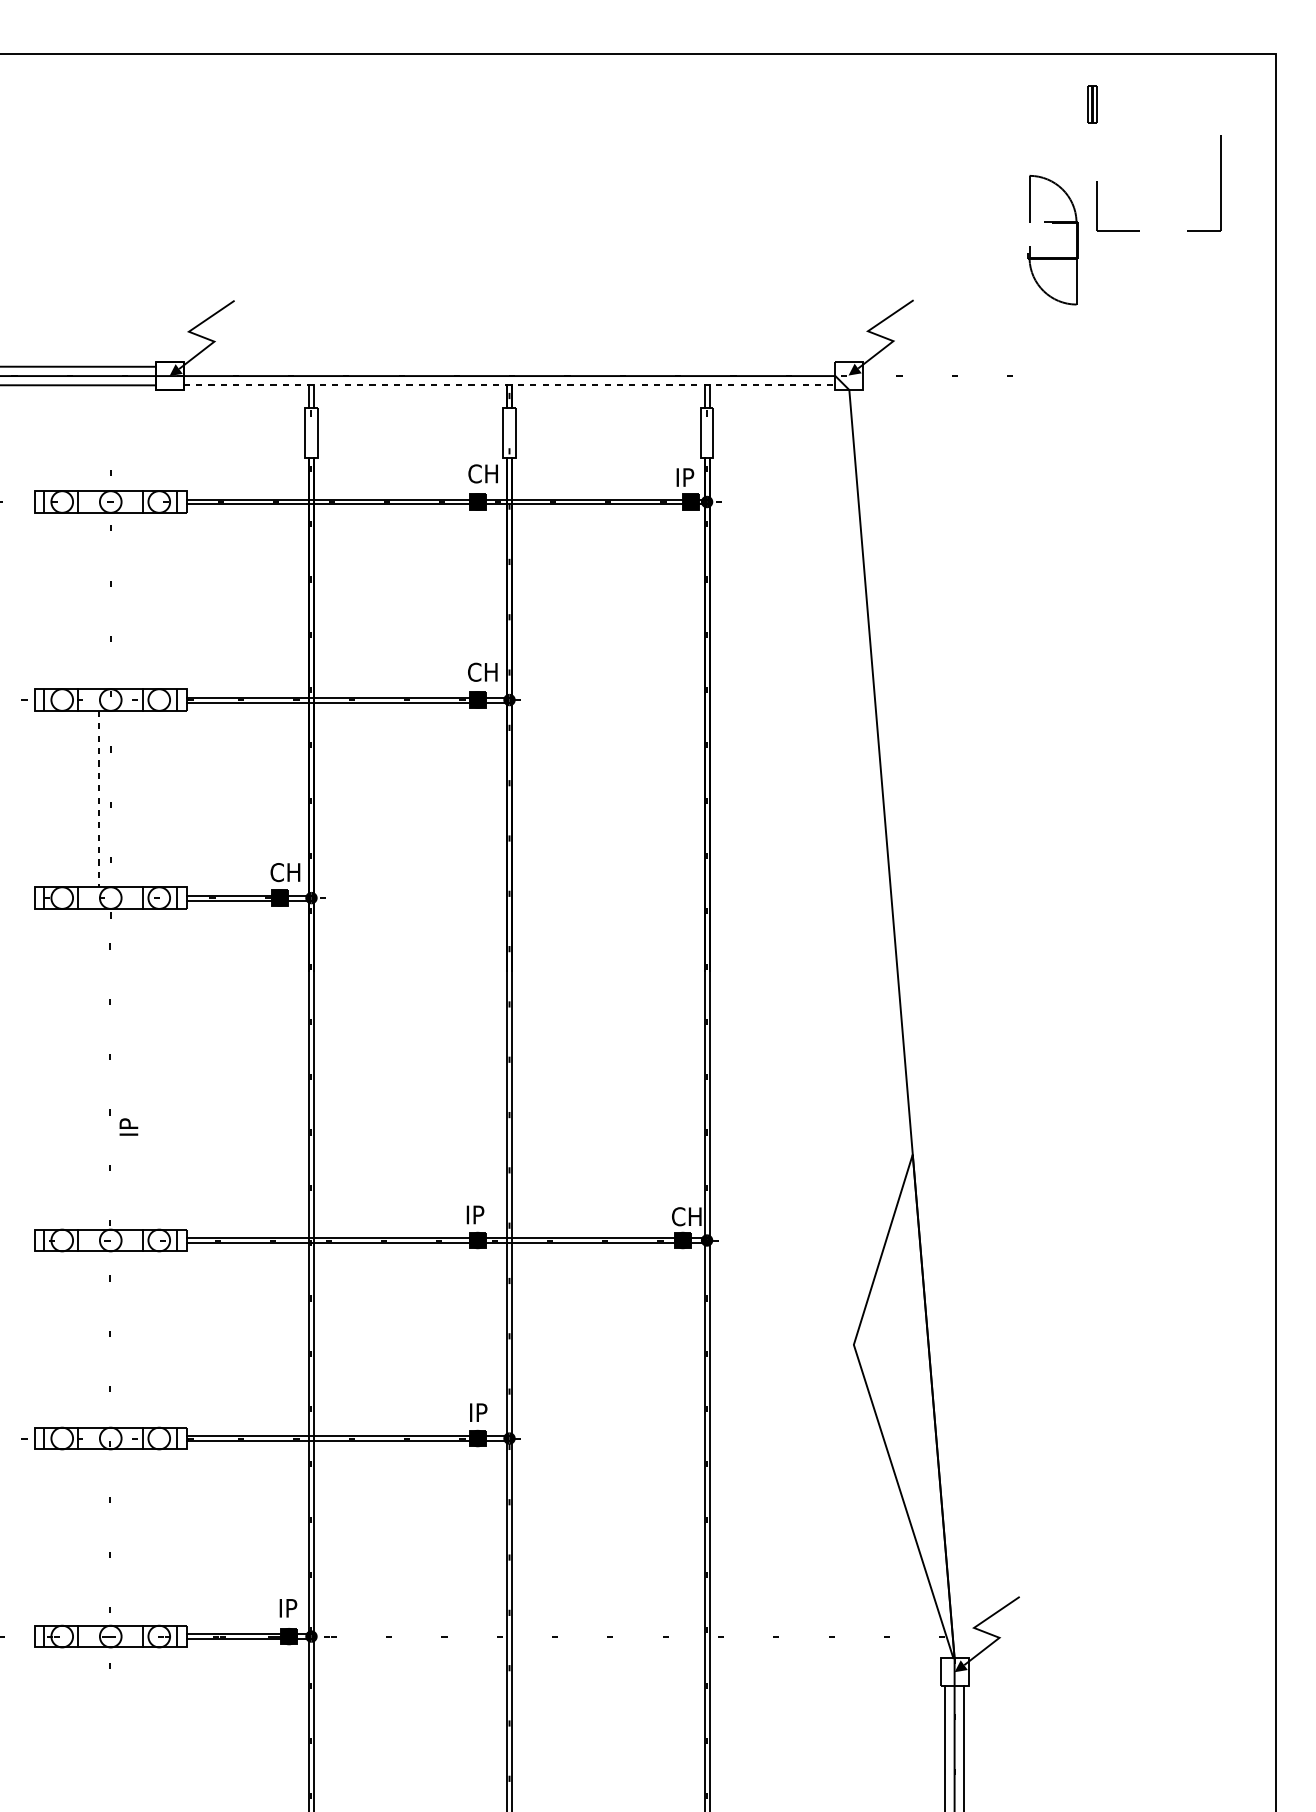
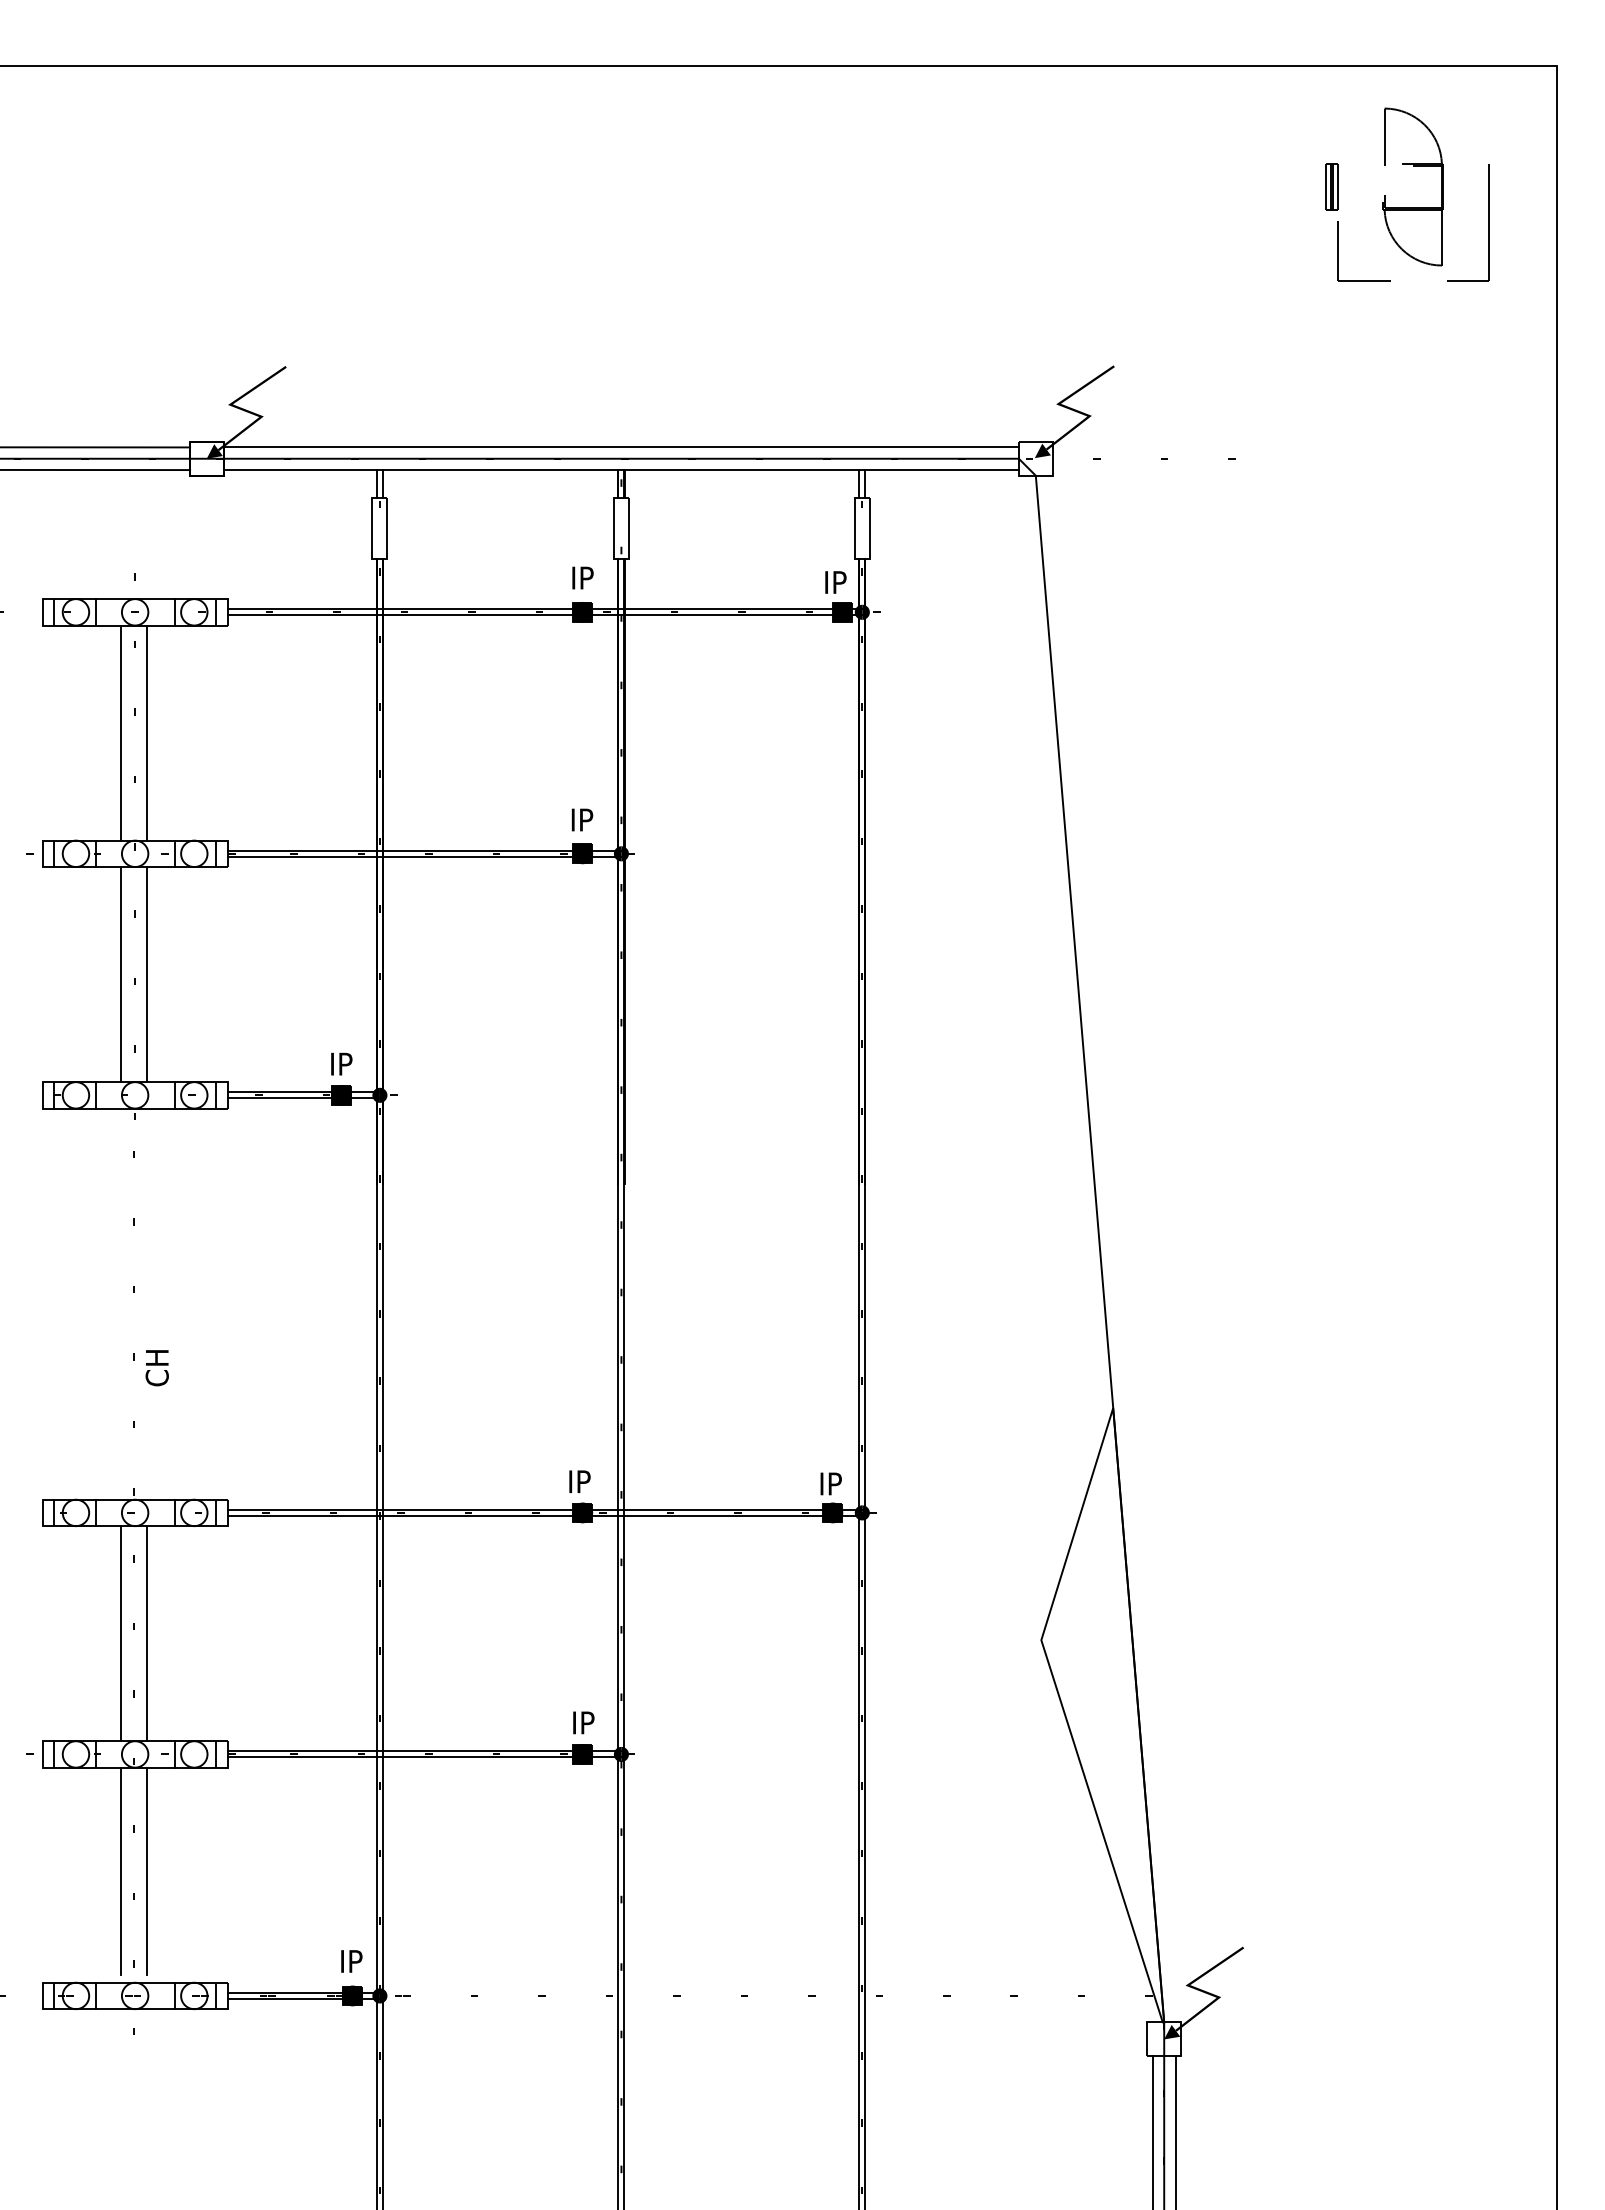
part: (1091, 103) -> (1331, 186), moved
part: (1053, 223) -> (1413, 166), moved
line: (509, 366) -> (621, 447), added
line: (509, 385) -> (621, 470), dashed -> solid
text: (483, 473) -> (589, 577), CH -> IP
line: (98, 600) -> (120, 732), added
line: (120, 600) -> (147, 732), added
text: (482, 671) -> (588, 819), CH -> IP
line: (98, 798) -> (120, 974), dashed -> solid
line: (120, 798) -> (147, 974), added
text: (285, 871) -> (348, 1063), CH -> IP
text: (128, 1122) -> (156, 1368), IP -> CH
text: (686, 1216) -> (837, 1483), CH -> IP
line: (98, 1339) -> (120, 1633), added
line: (120, 1339) -> (147, 1633), added
line: (98, 1534) -> (120, 1871), added
line: (120, 1534) -> (147, 1871), added

